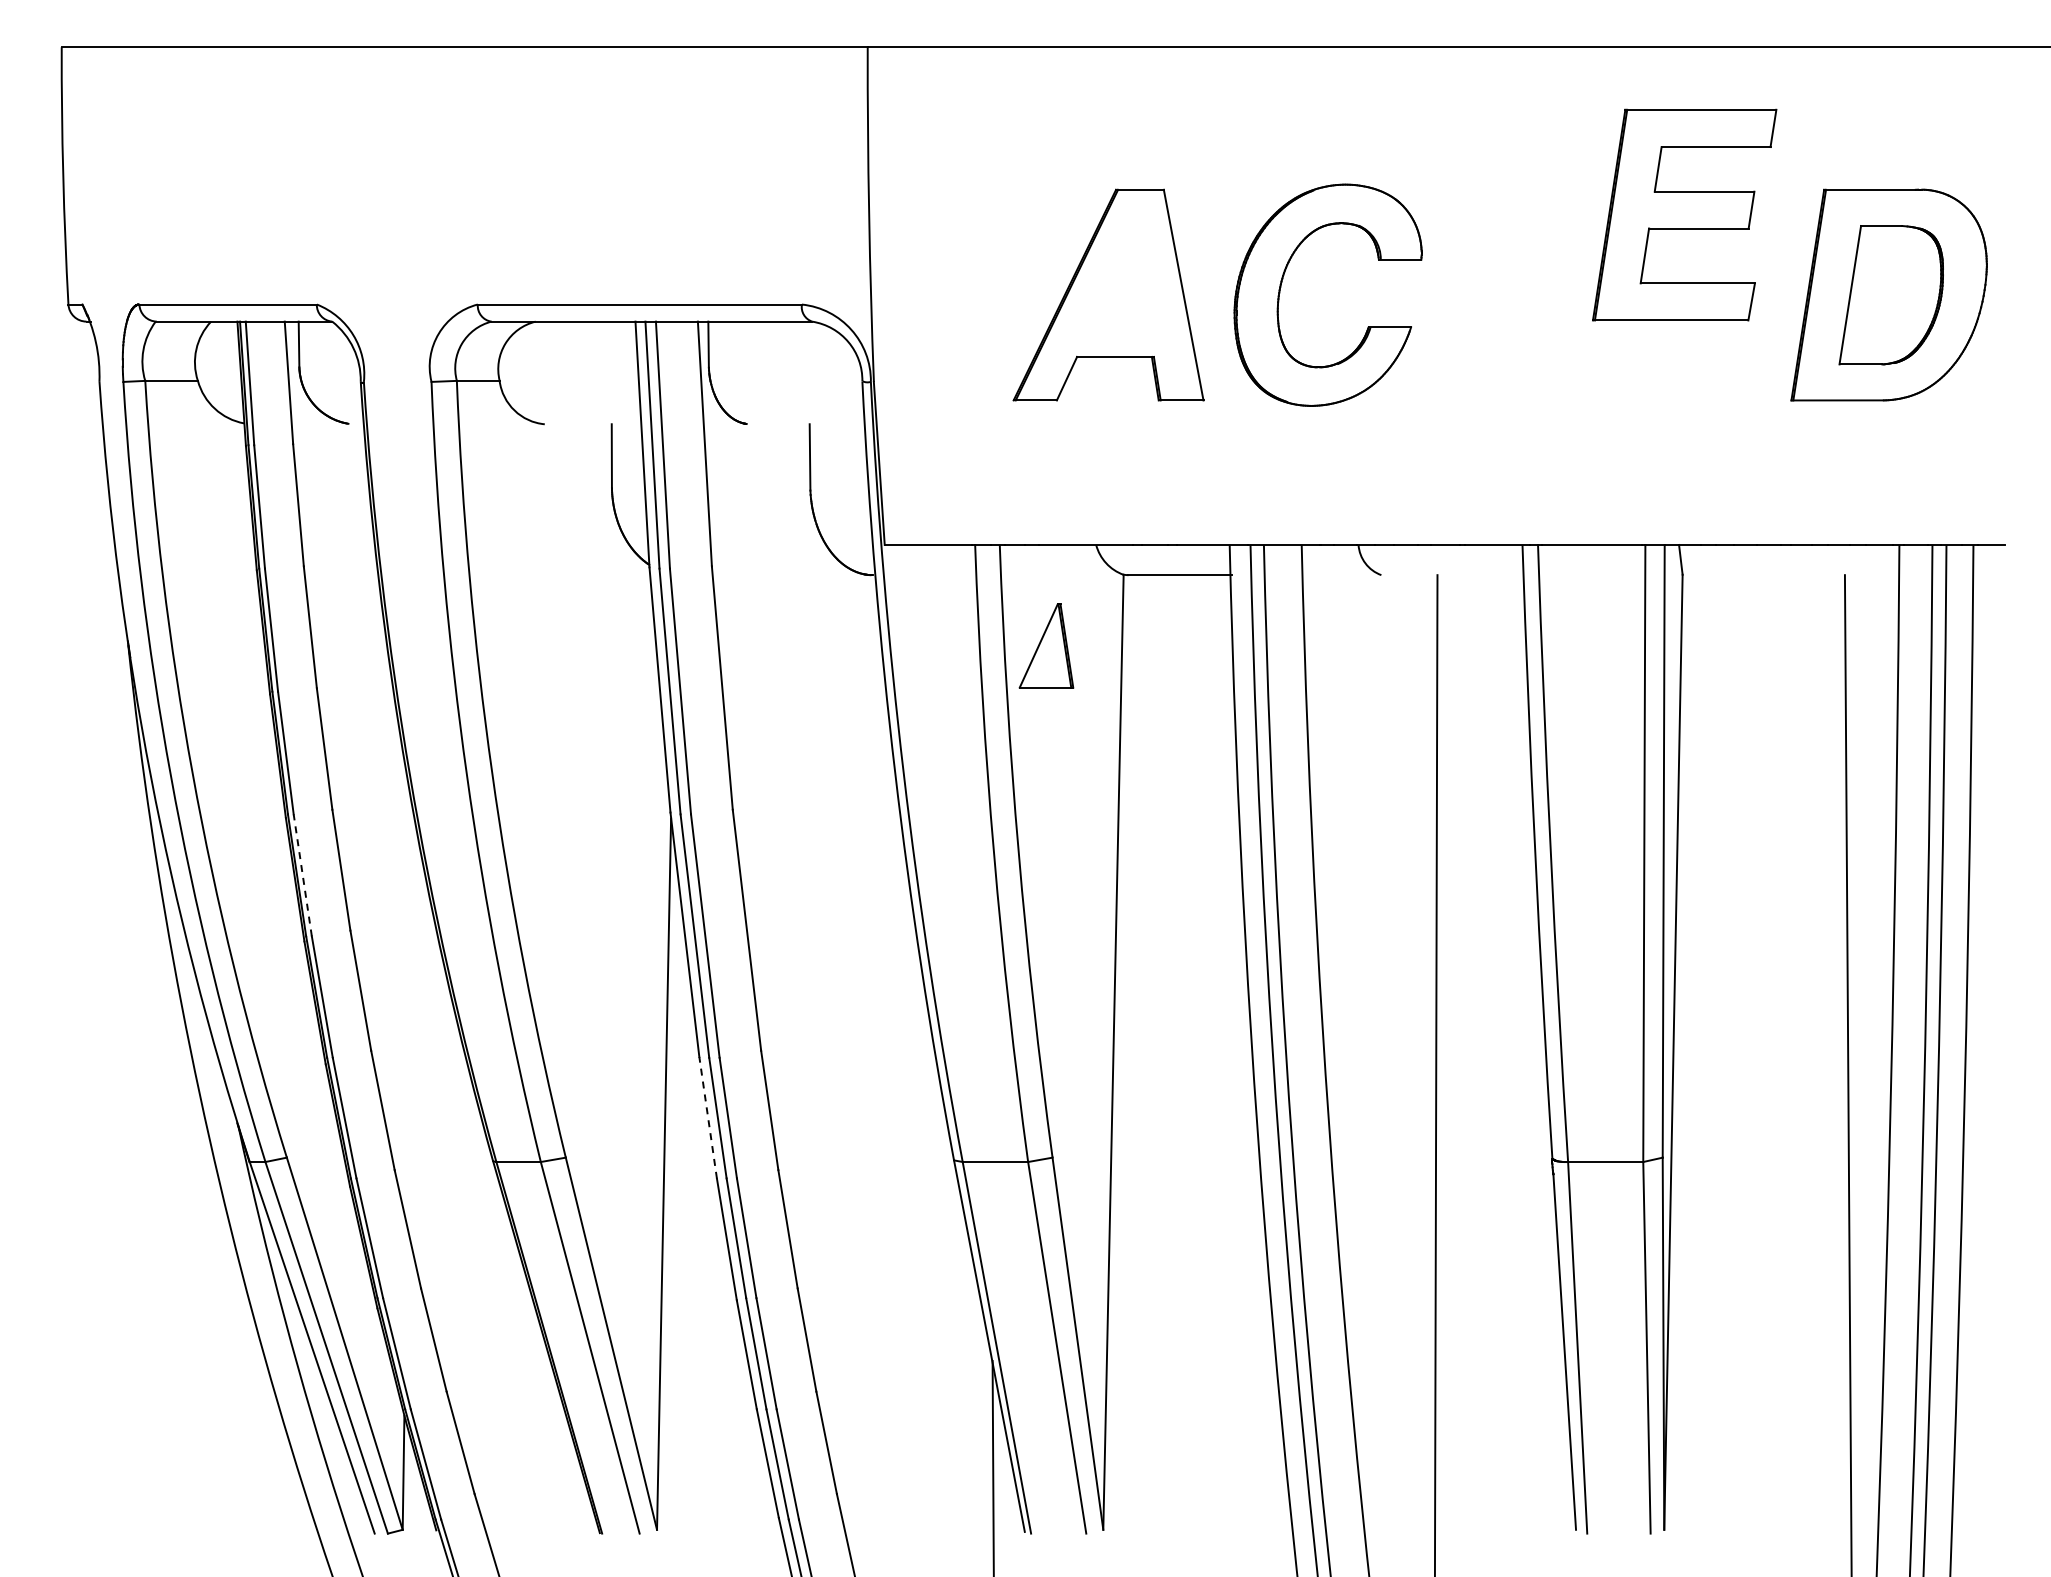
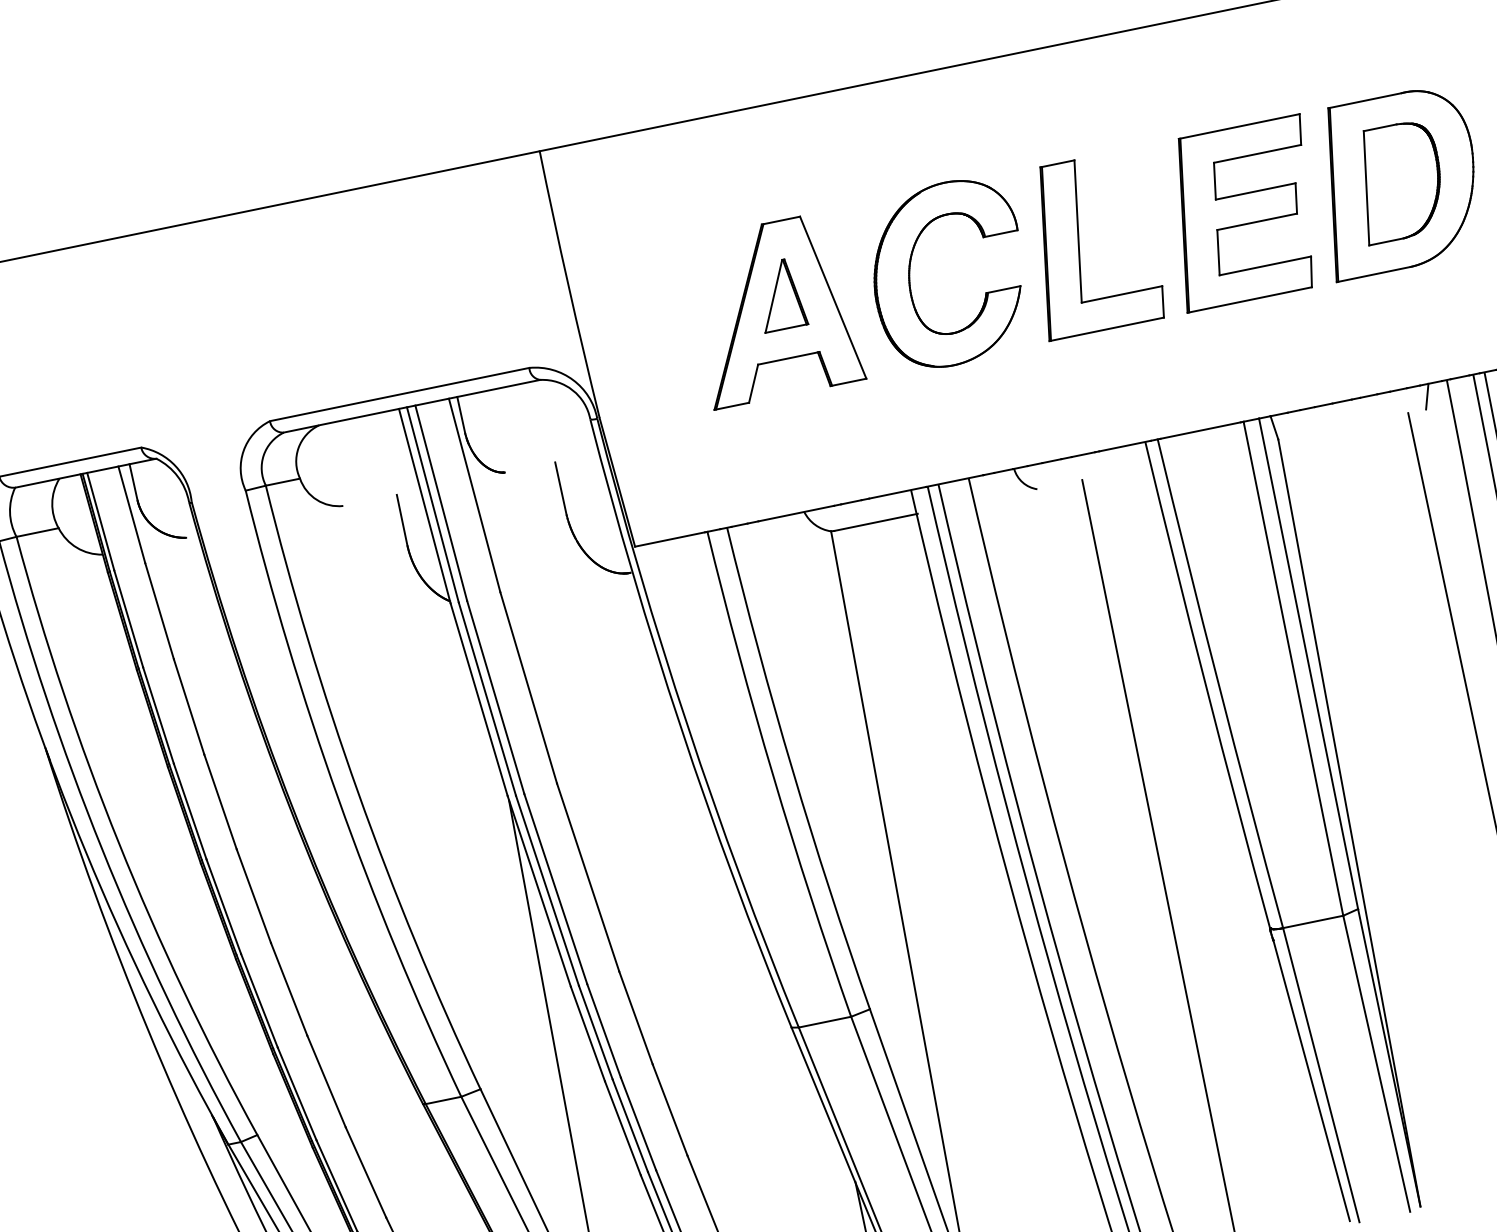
part: (1684, 214) -> (1243, 212), moved
part: (1492, 292) -> (1079, 244), added
line: (1871, 559) -> (1426, 396), added
part: (1046, 645) -> (779, 294), moved
line: (302, 875) -> (223, 906), dashed -> solid
line: (708, 1117) -> (588, 1033), dashed -> solid

